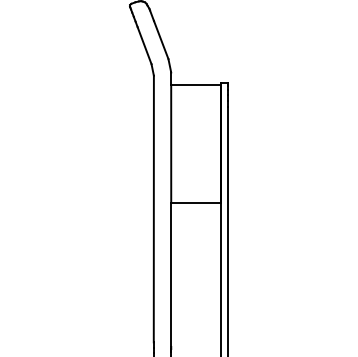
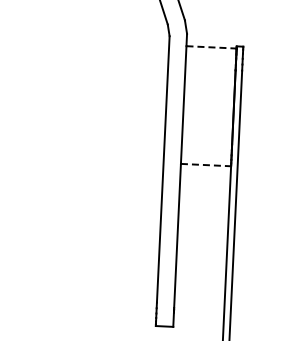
line: (196, 84) -> (211, 47), solid -> dashed
line: (196, 202) -> (206, 164), solid -> dashed

